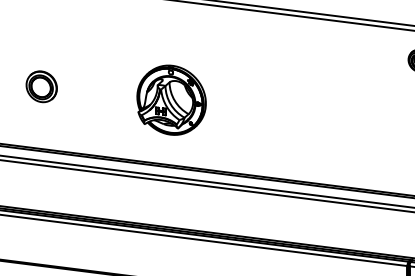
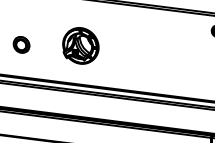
part: (170, 99) -> (80, 45), moved

